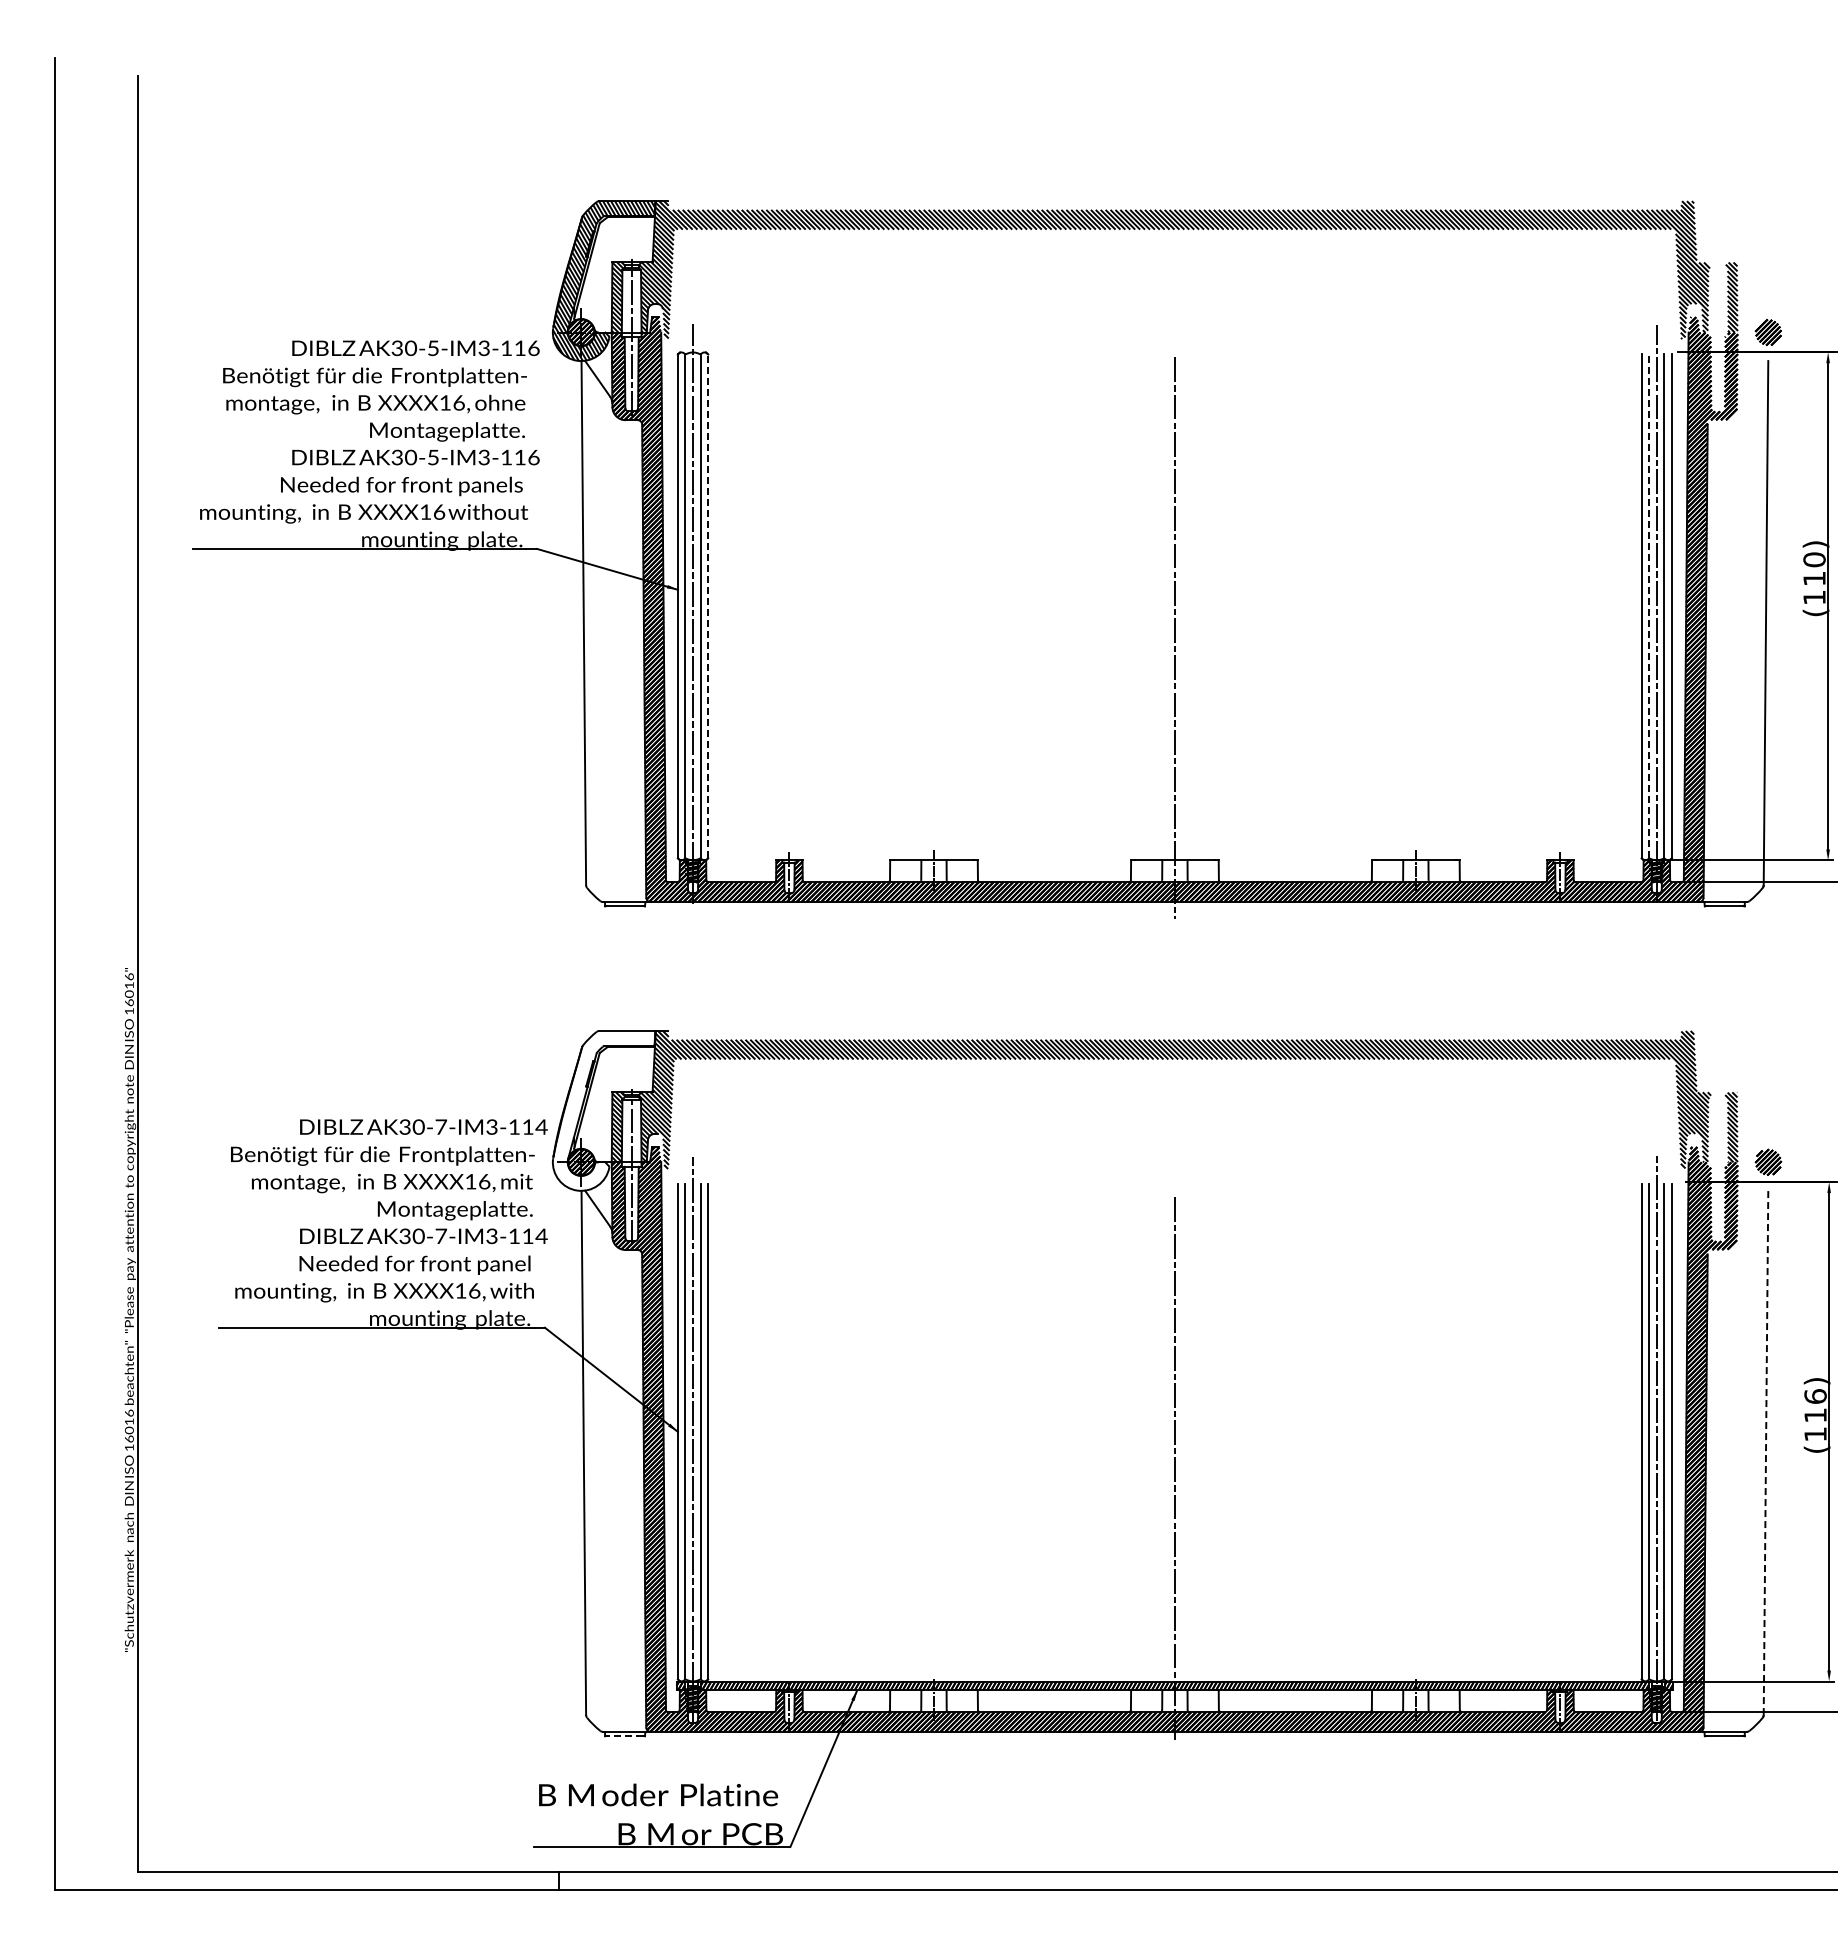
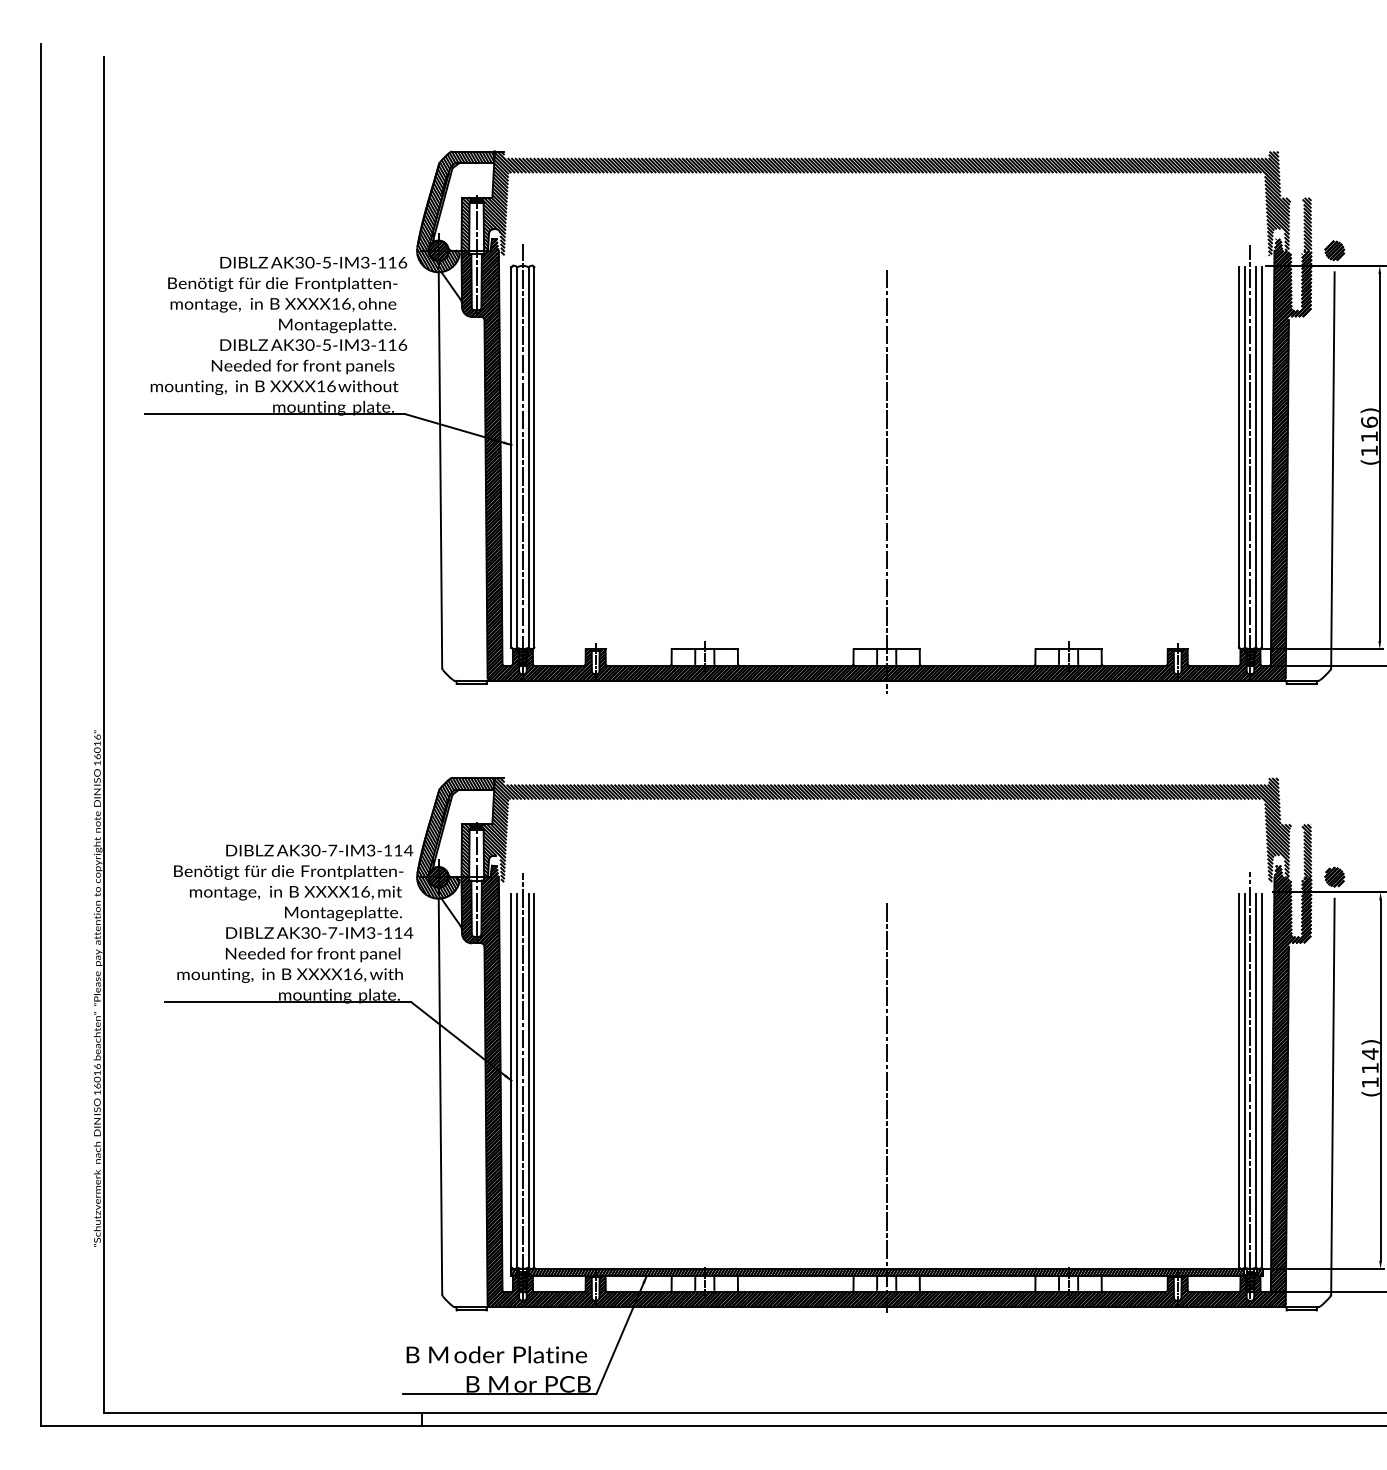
text: (1814, 559) -> (1369, 422), (110) -> (116)
line: (708, 606) -> (534, 457), dashed -> solid
line: (1649, 606) -> (1244, 457), dashed -> solid
hatch: (603, 1110) -> (455, 838), added
text: (1815, 1396) -> (1370, 1053), (116) -> (114)
line: (1766, 1452) -> (1333, 1096), dashed -> solid
line: (624, 1736) -> (471, 1310), dashed -> solid

